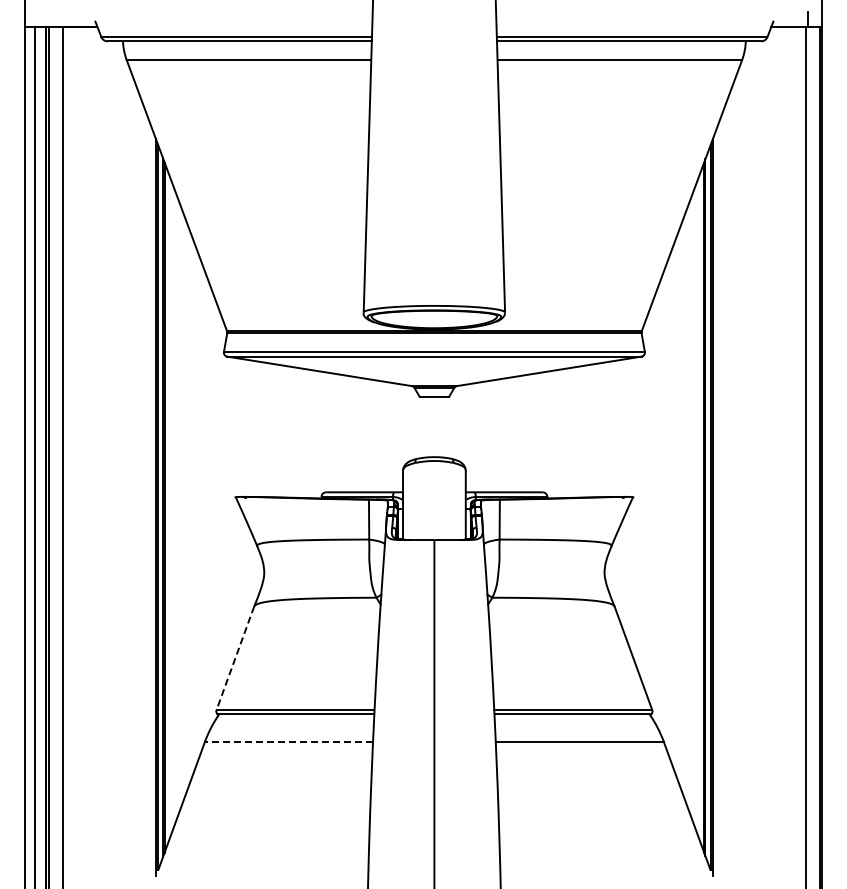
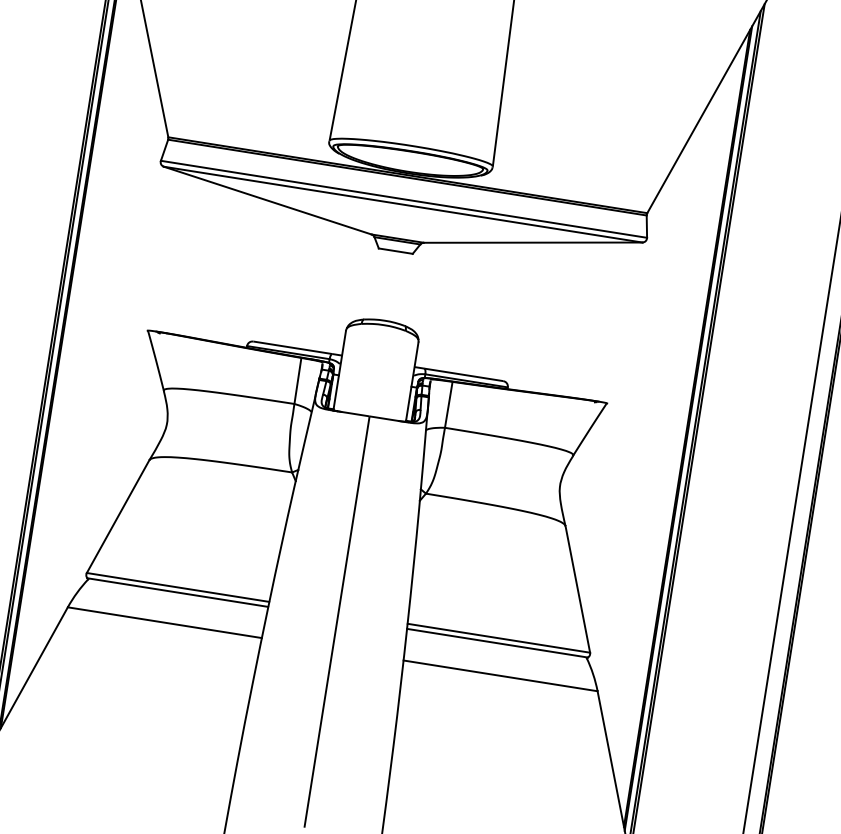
line: (235, 658) -> (118, 516), dashed -> solid
line: (288, 741) -> (164, 622), dashed -> solid

